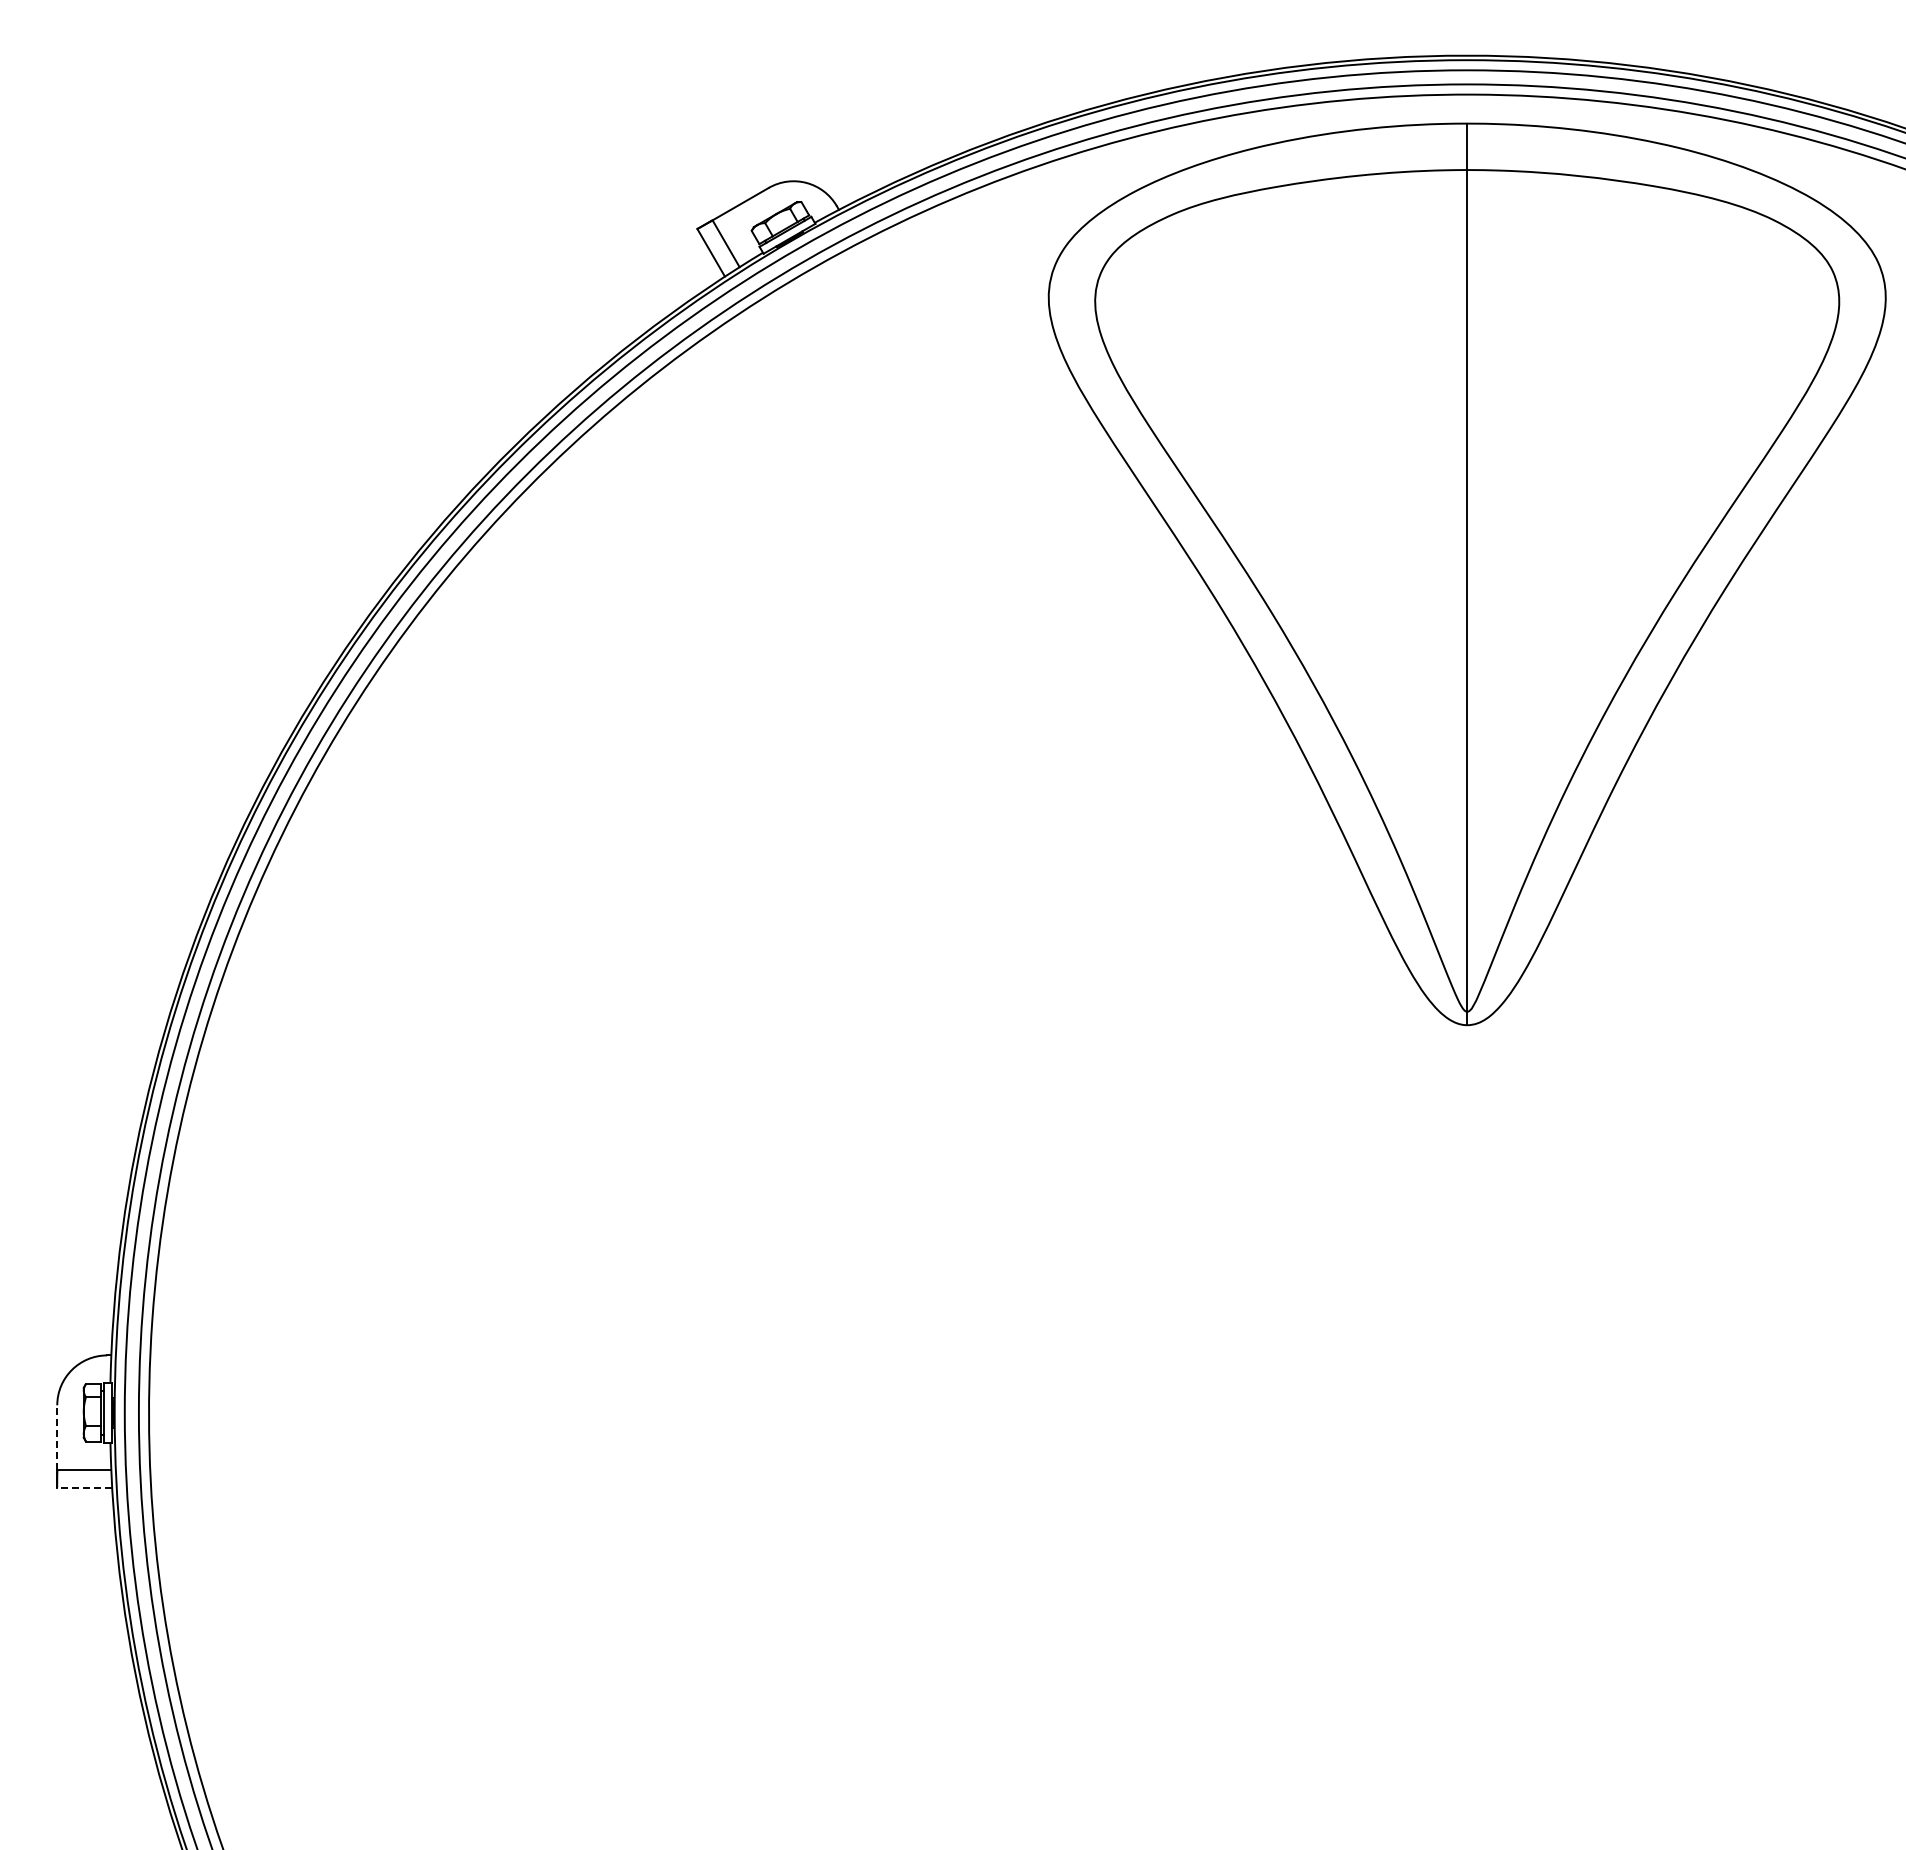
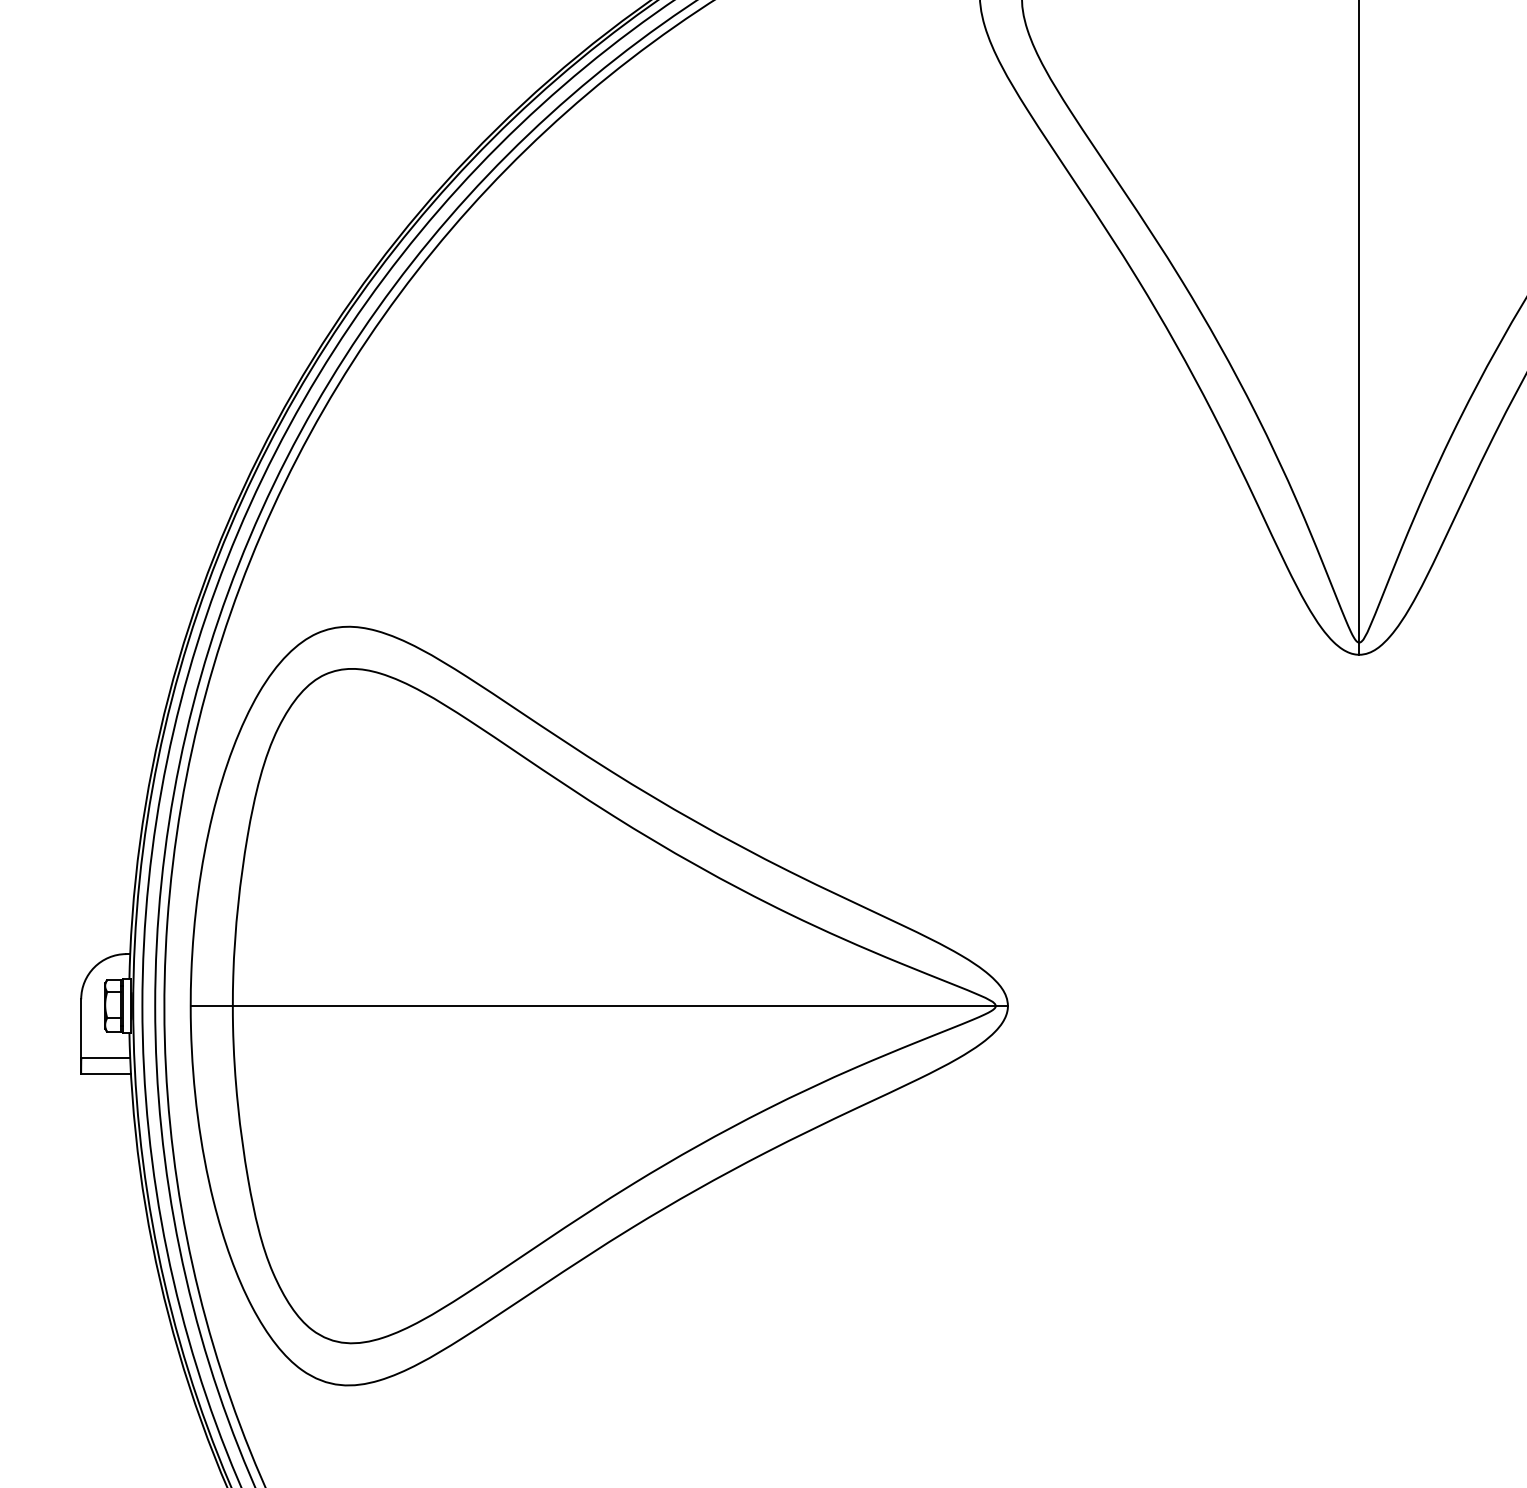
part: (628, 1412) -> (598, 1005), added
line: (57, 1437) -> (81, 1028), dashed -> solid
line: (84, 1487) -> (105, 1073), dashed -> solid

